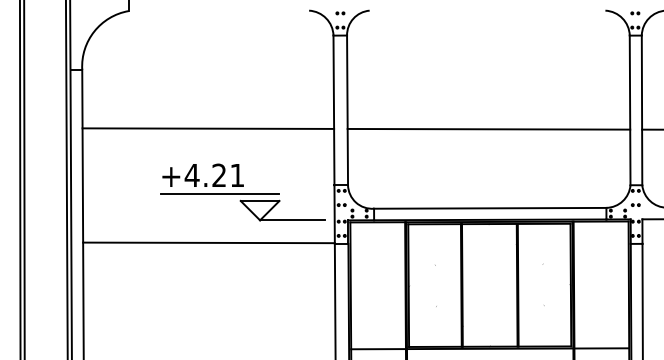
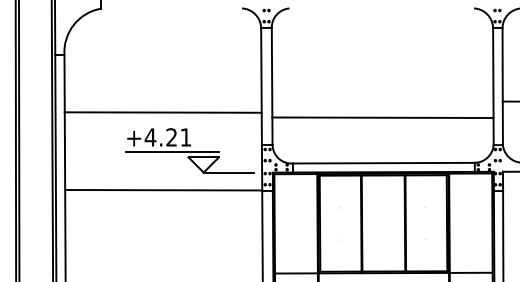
line: (208, 128) -> (163, 112), moved
line: (488, 128) -> (382, 117), moved

